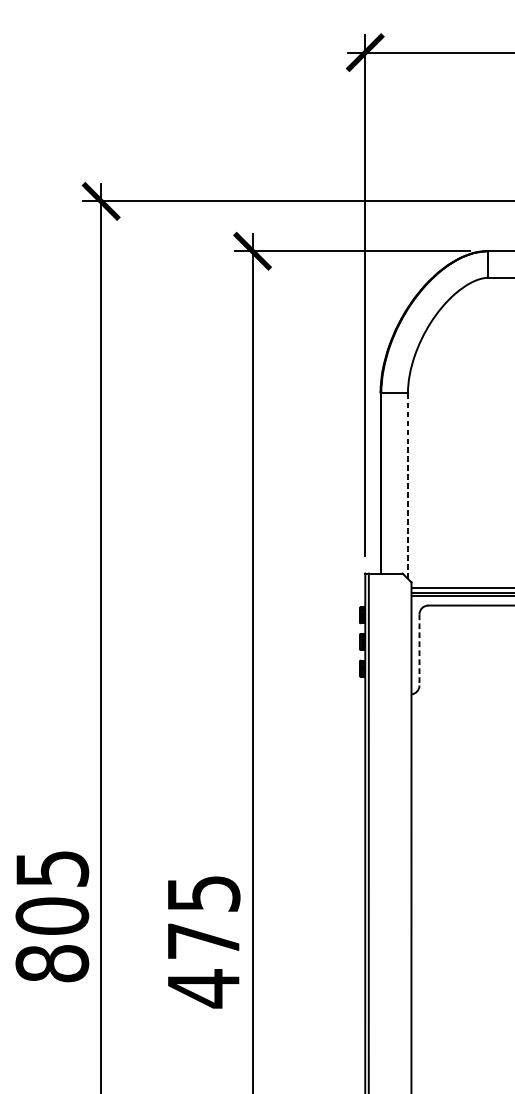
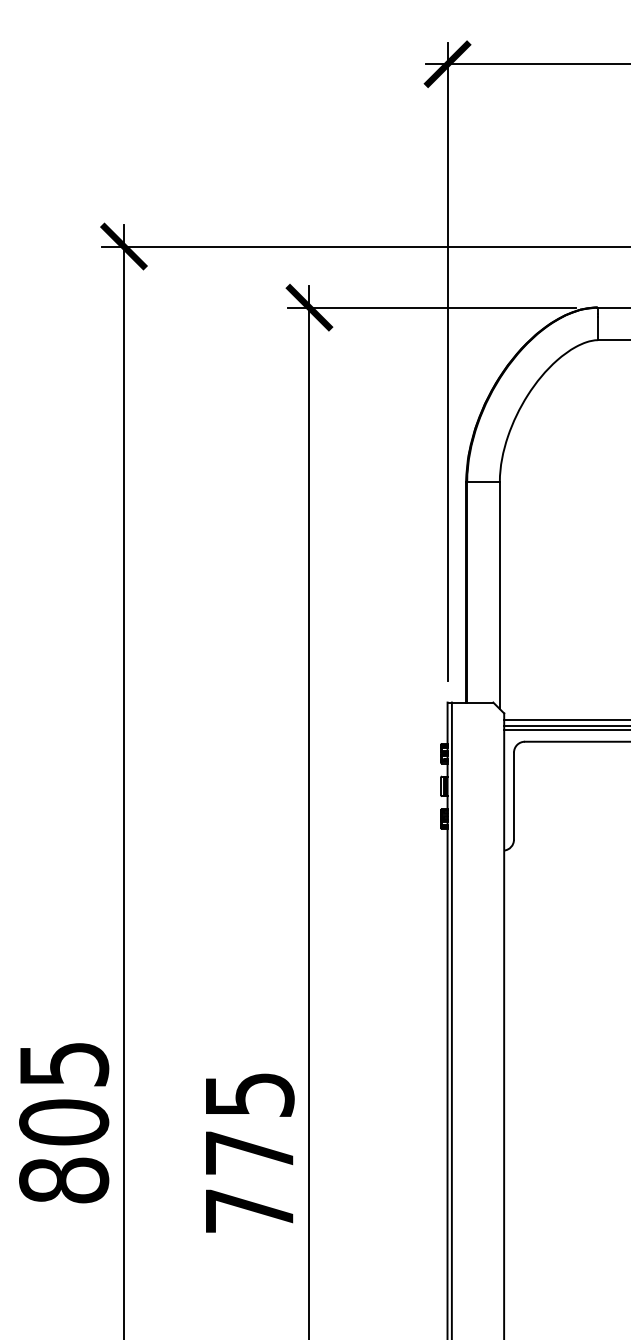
line: (407, 486) -> (499, 595), dashed -> solid
line: (419, 650) -> (513, 796), dashed -> solid
text: (203, 988) -> (249, 1211), 475 -> 775

